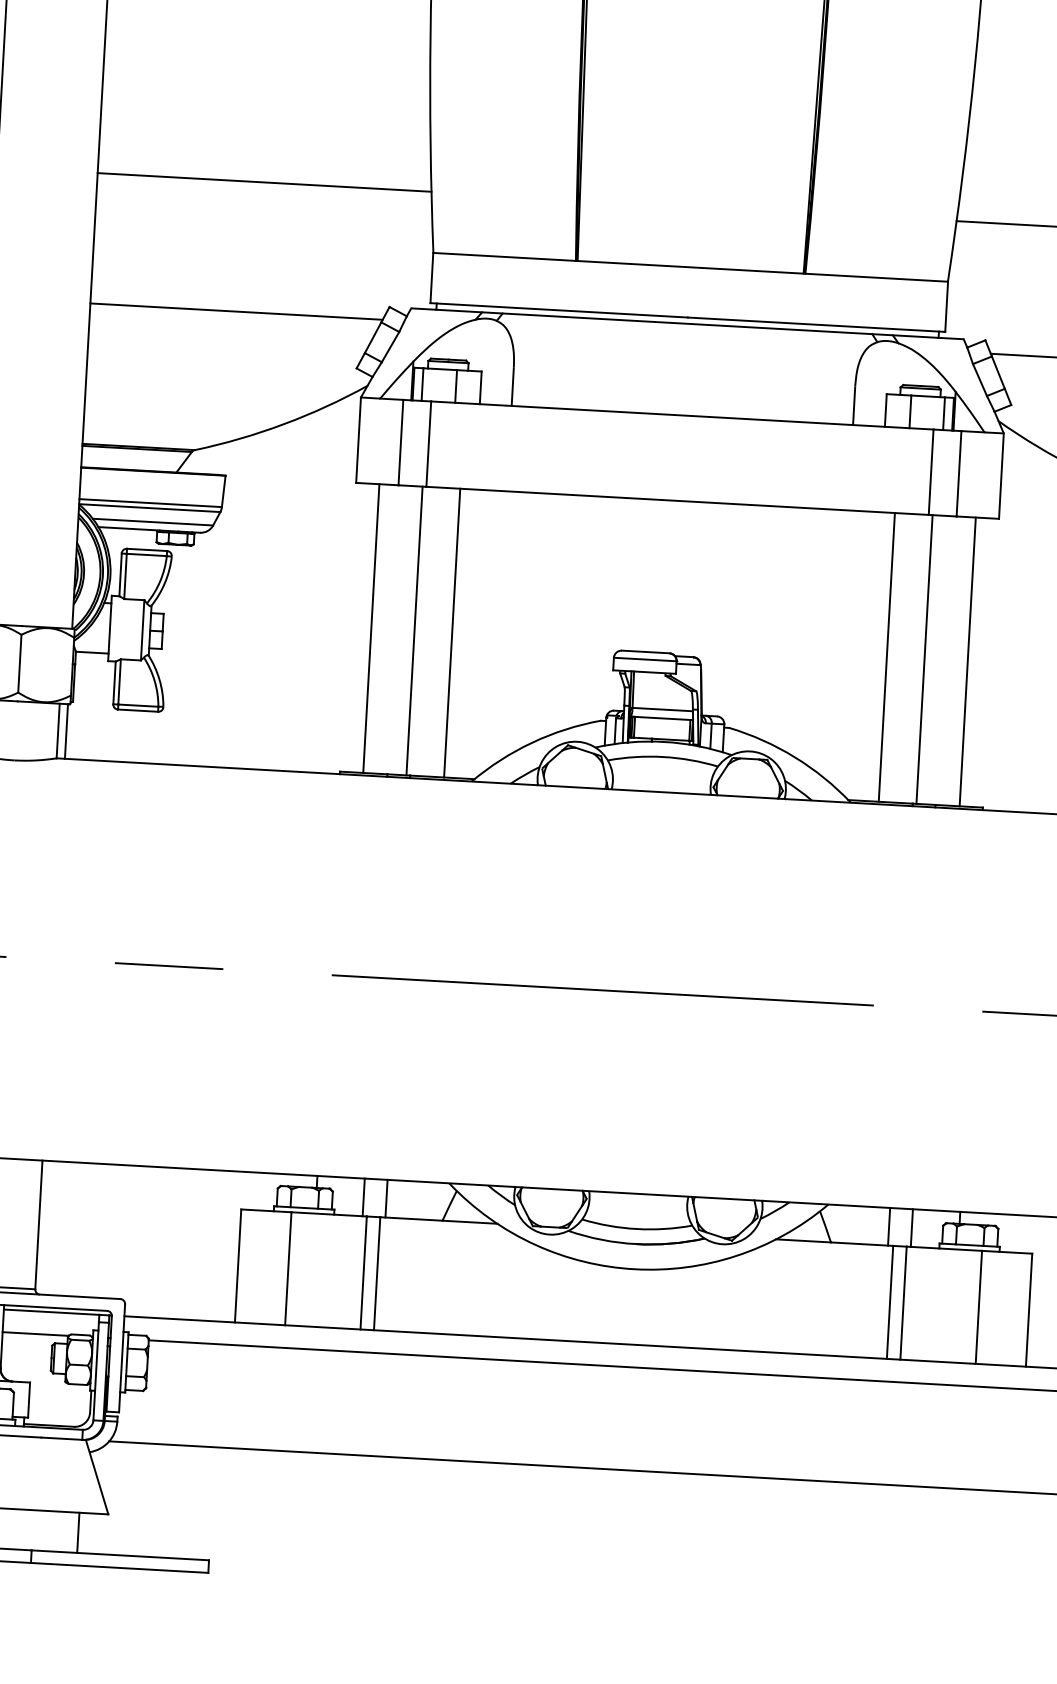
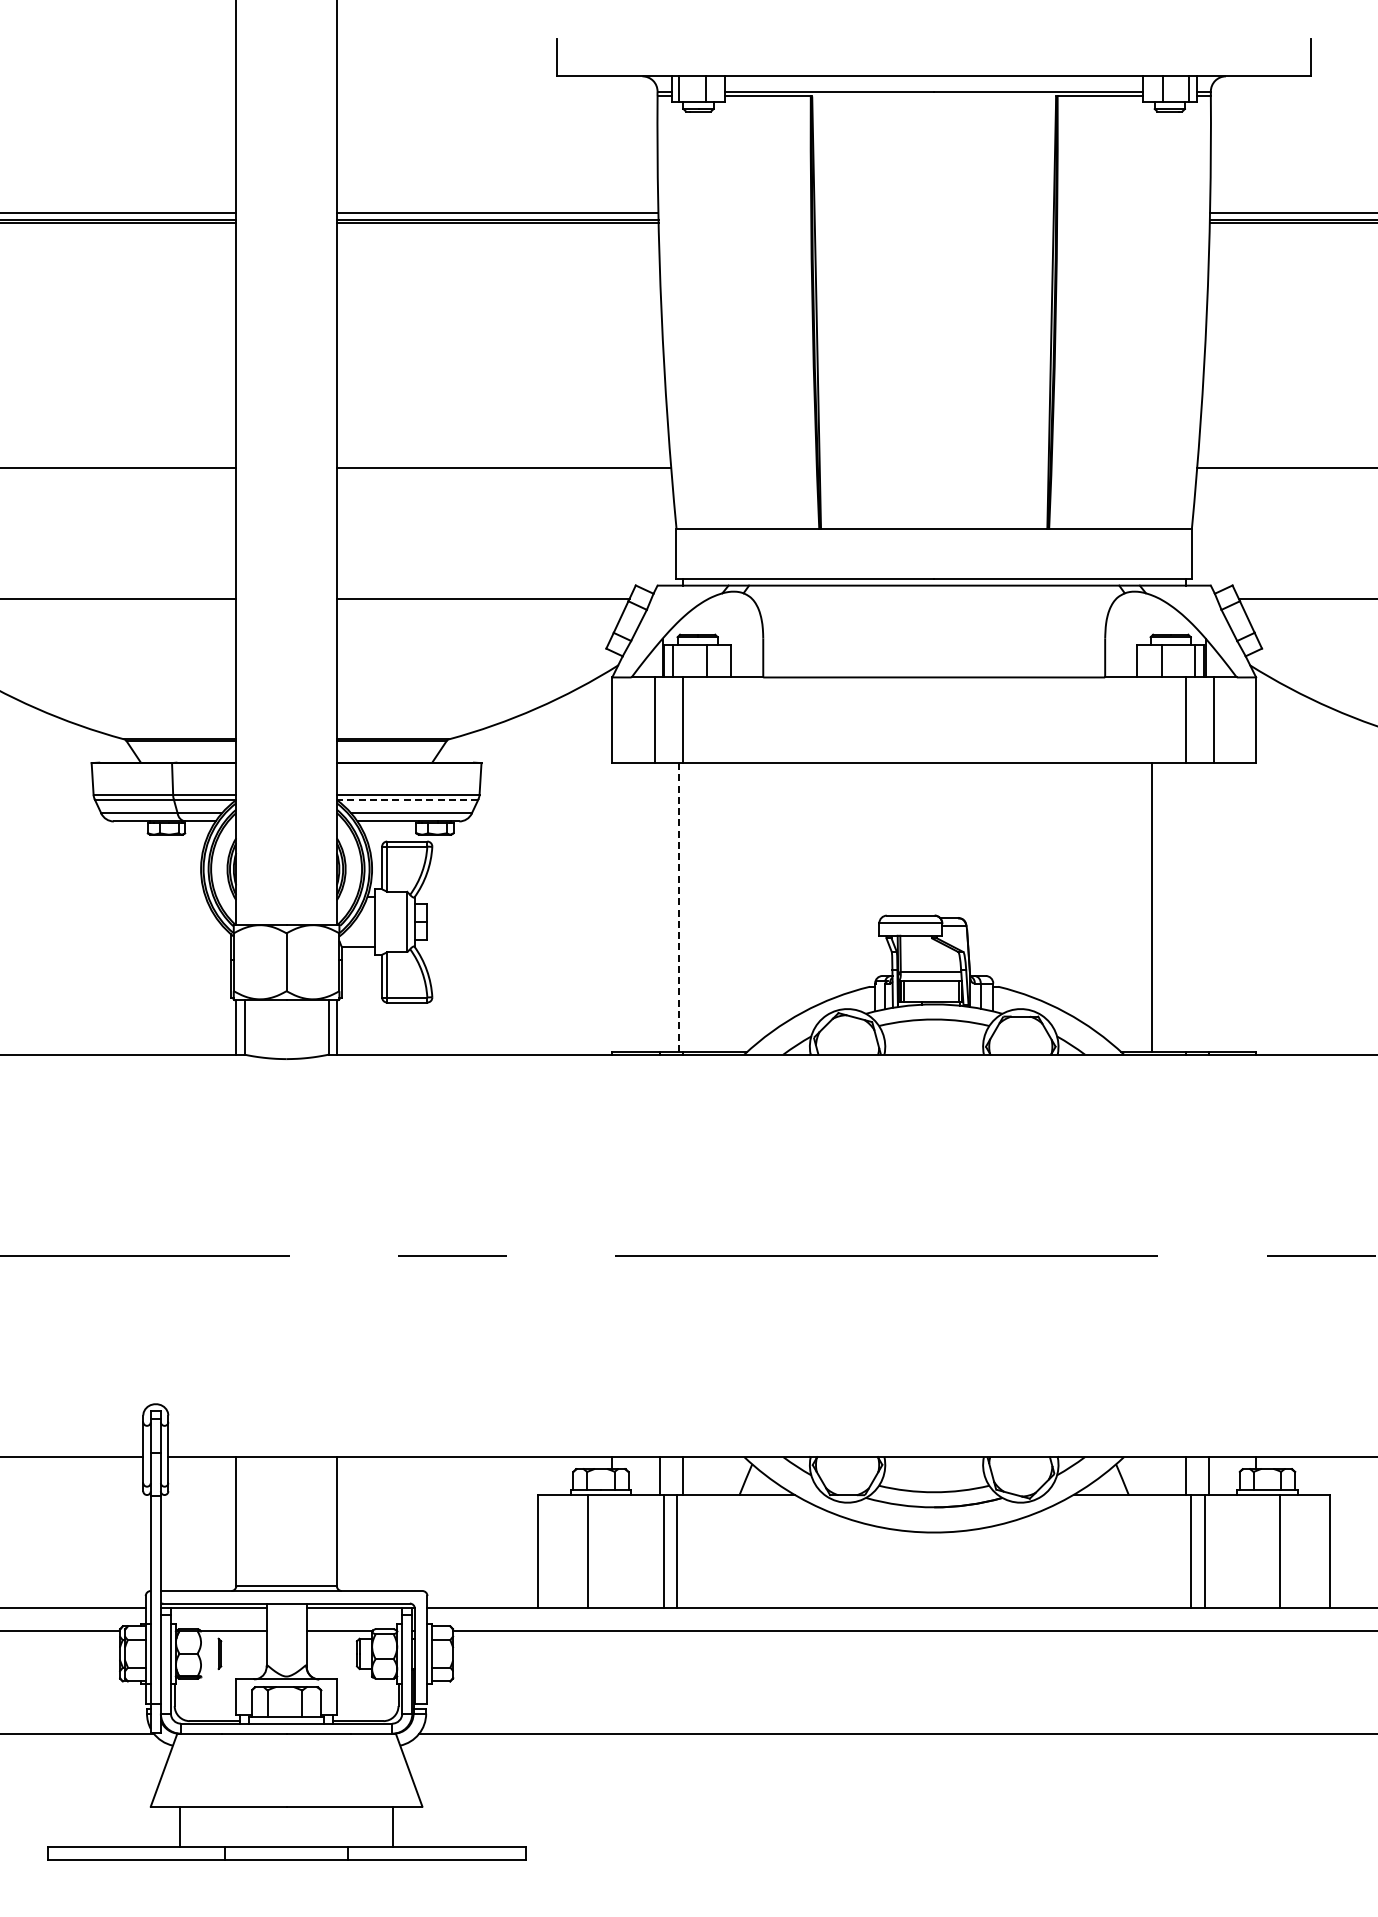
line: (149, 507) -> (407, 799), solid -> dashed
line: (371, 628) -> (635, 907), removed
line: (414, 630) -> (678, 907), solid -> dashed
line: (452, 633) -> (716, 907), removed
line: (924, 659) -> (1189, 907), removed
line: (967, 661) -> (1232, 907), removed

